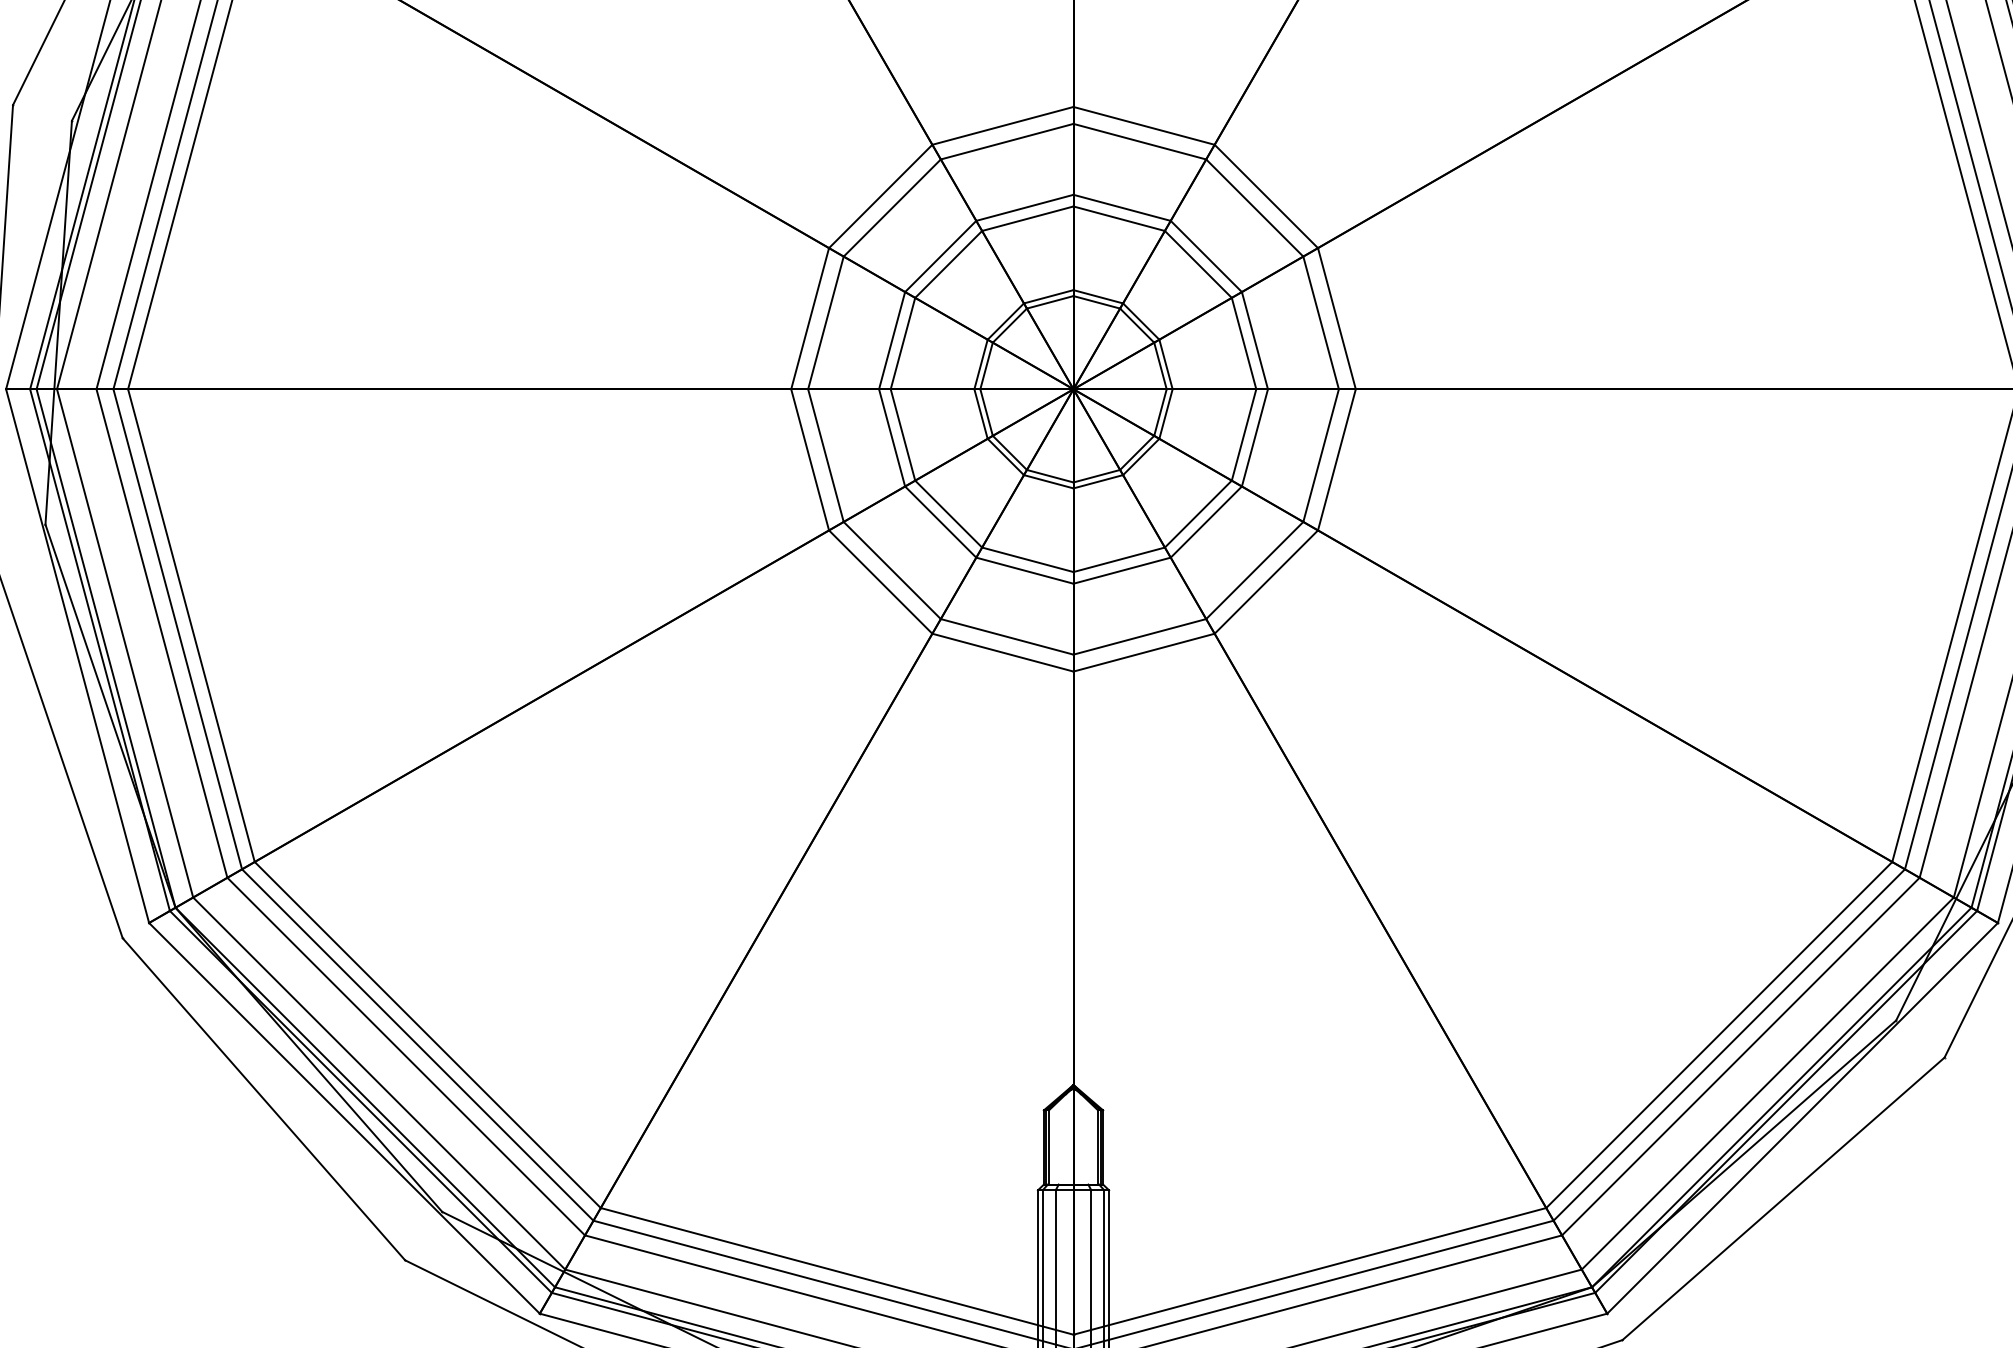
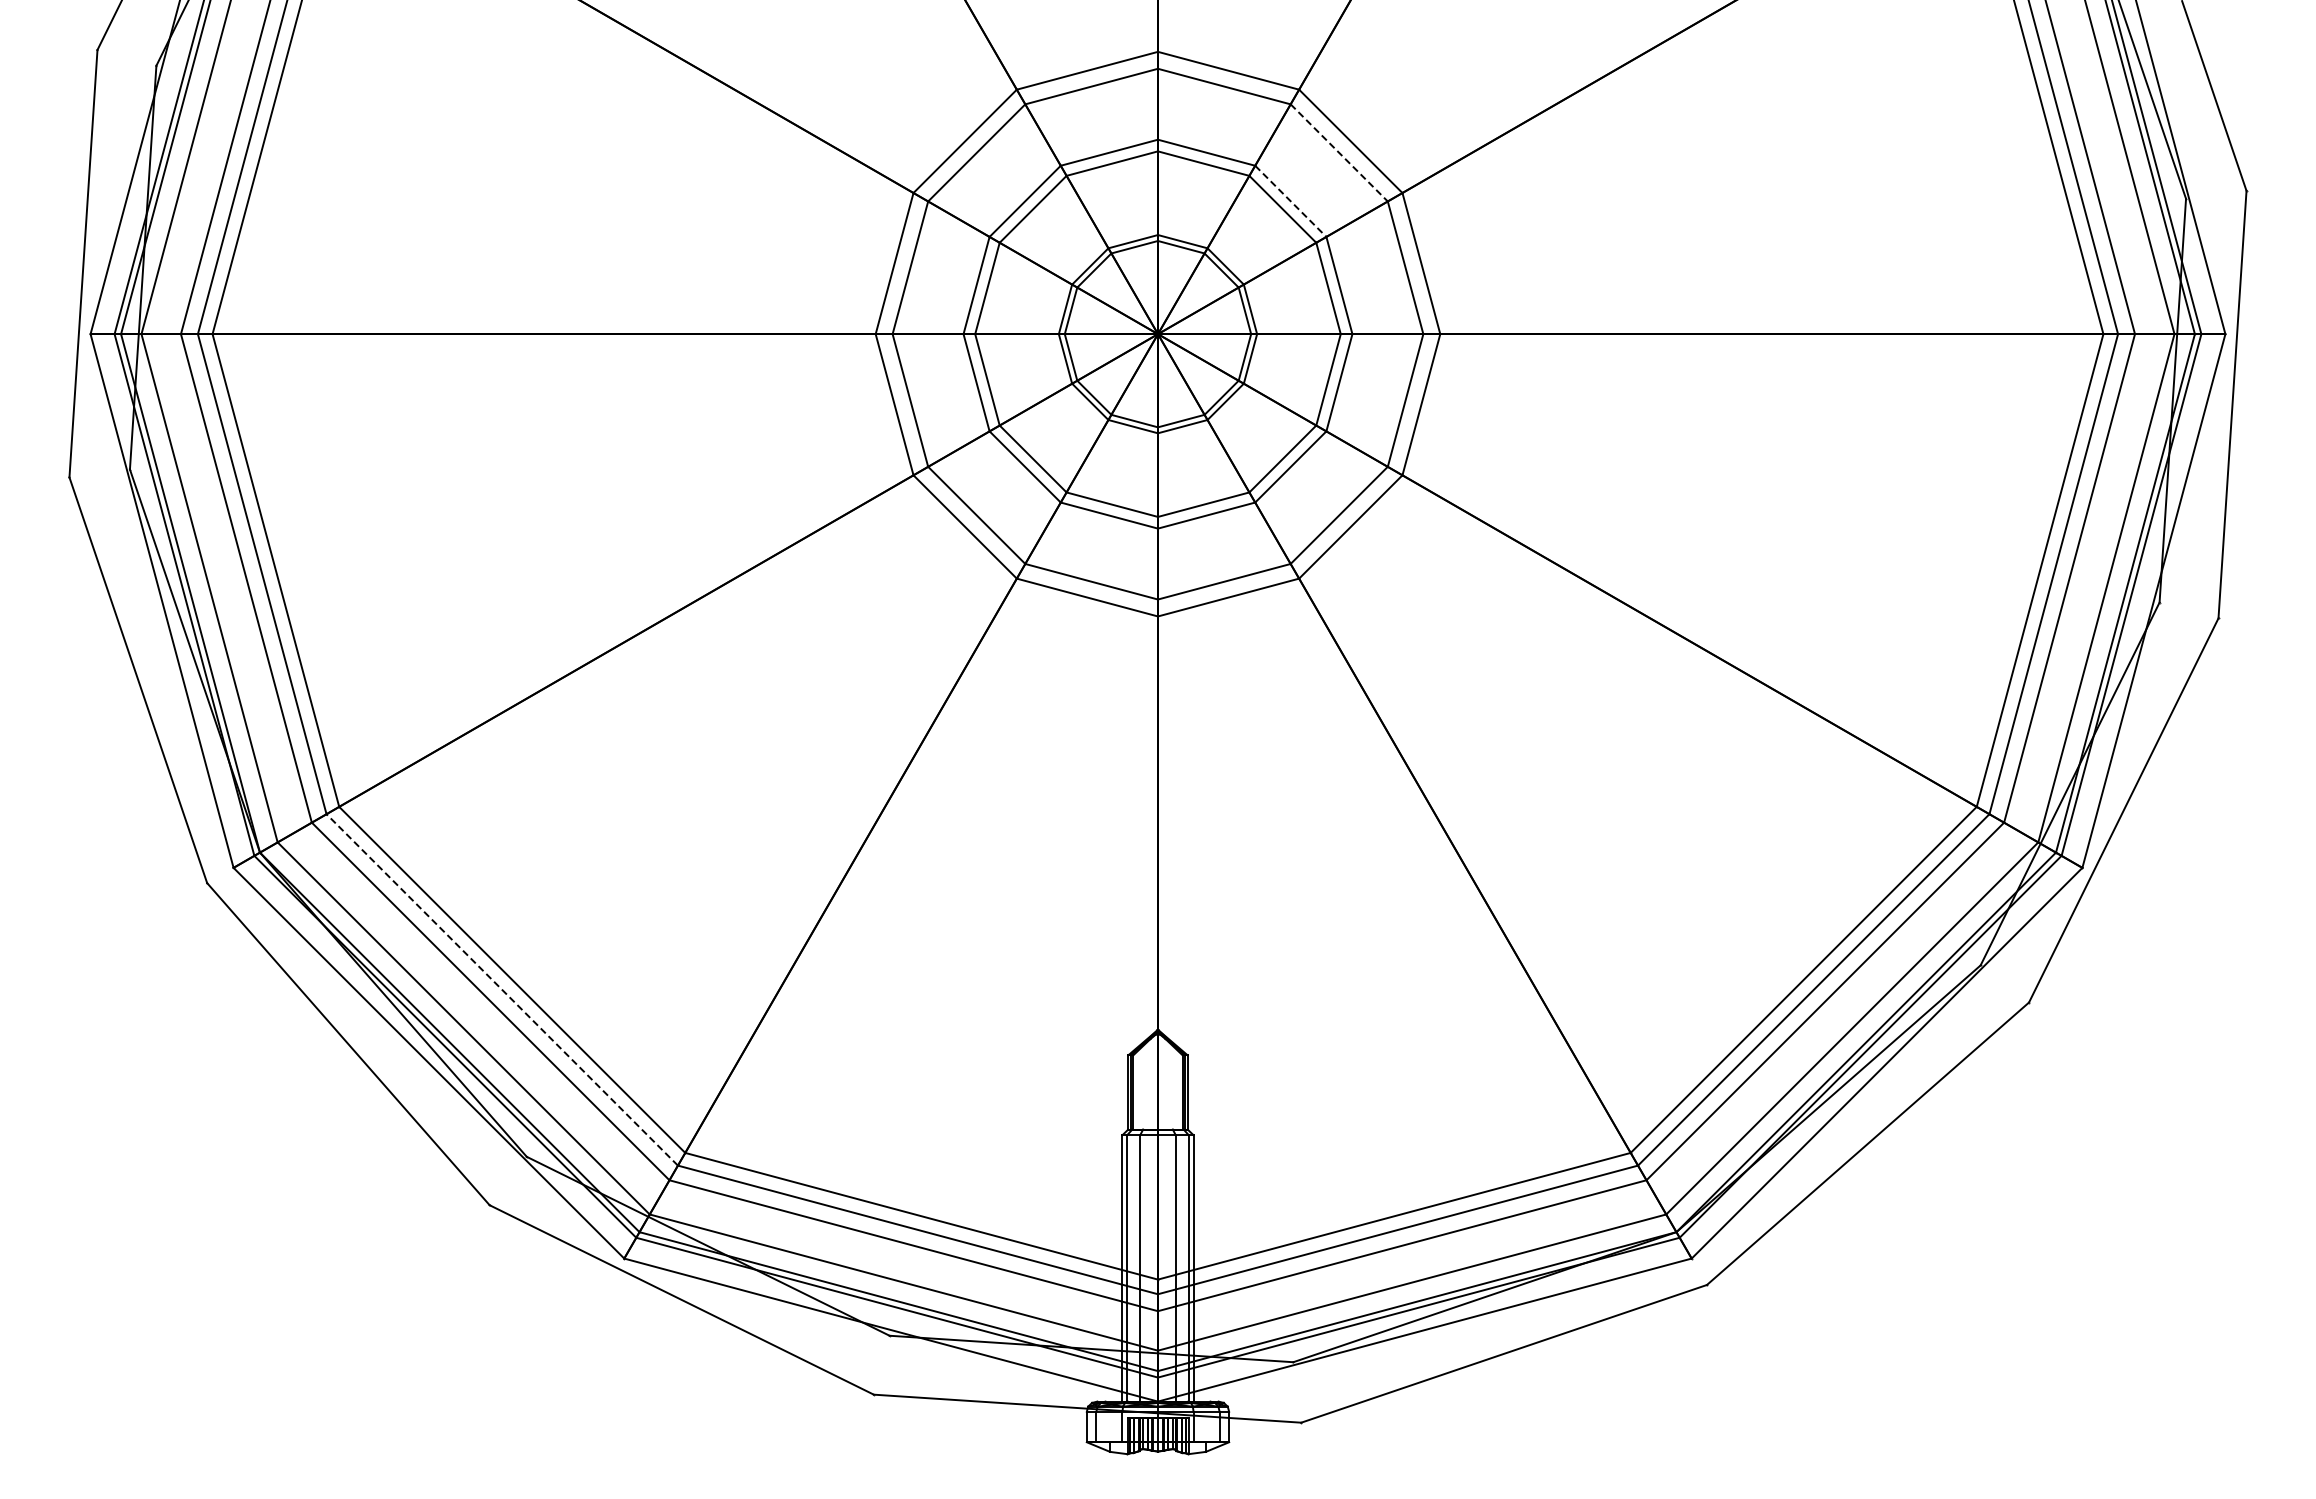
line: (1255, 207) -> (1339, 152), solid -> dashed
line: (1207, 256) -> (1291, 201), solid -> dashed
line: (417, 1044) -> (501, 989), solid -> dashed

